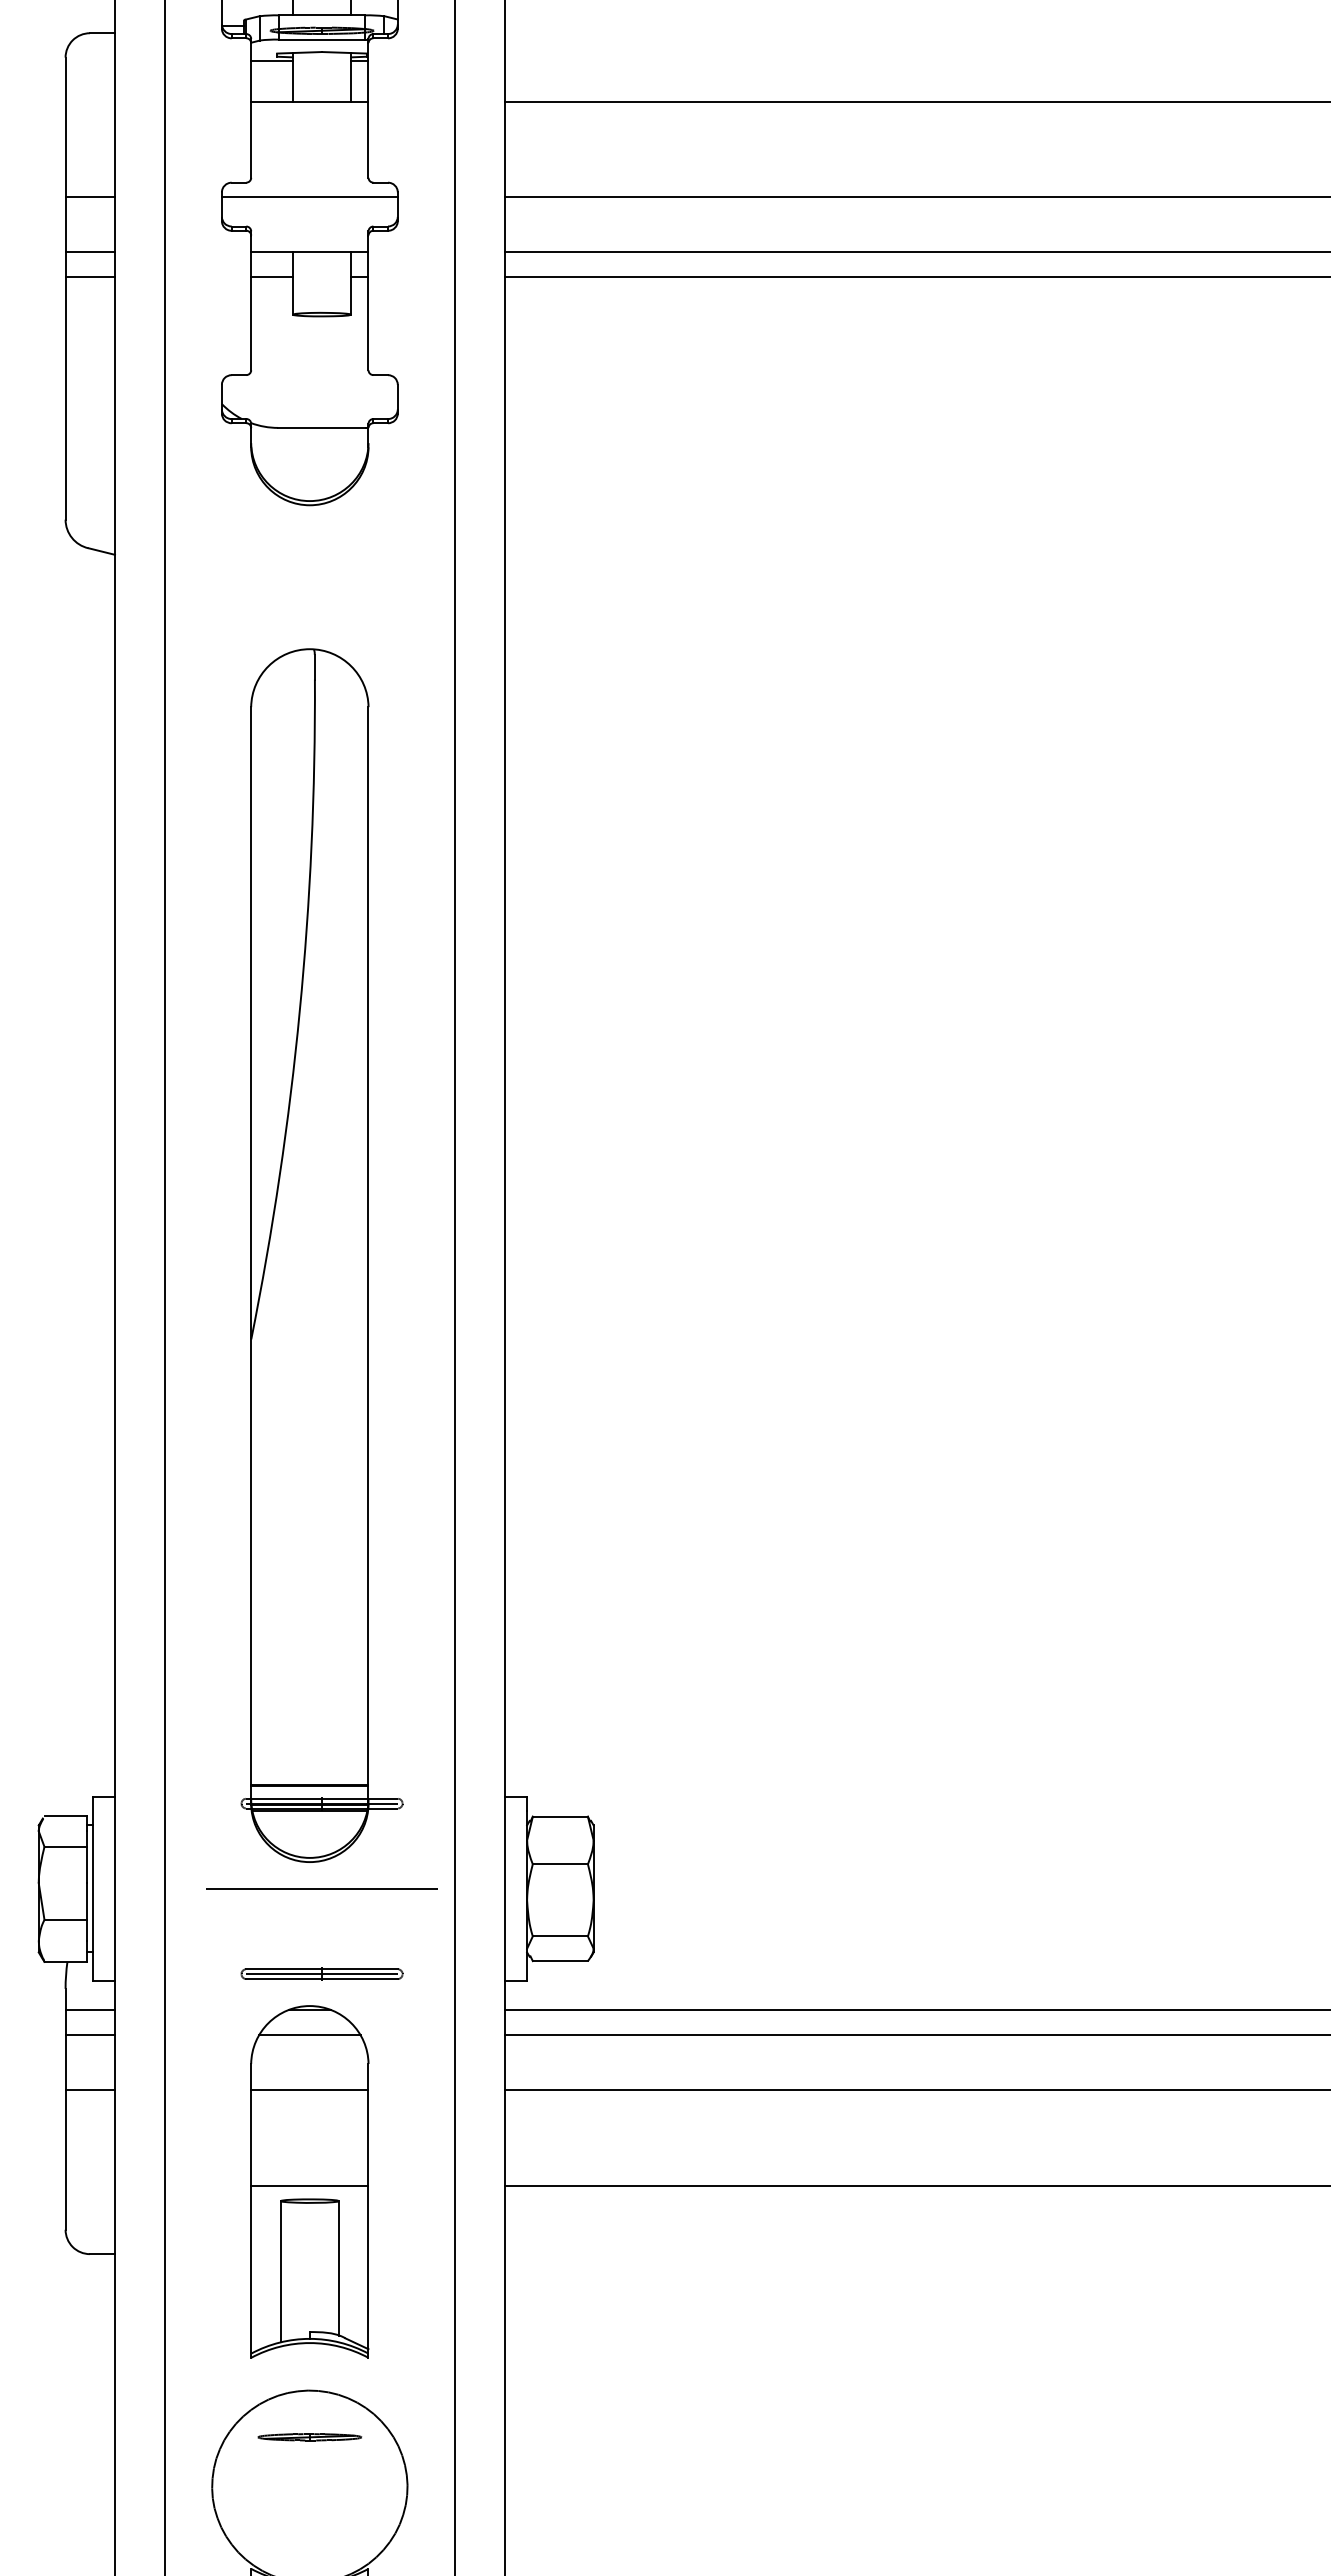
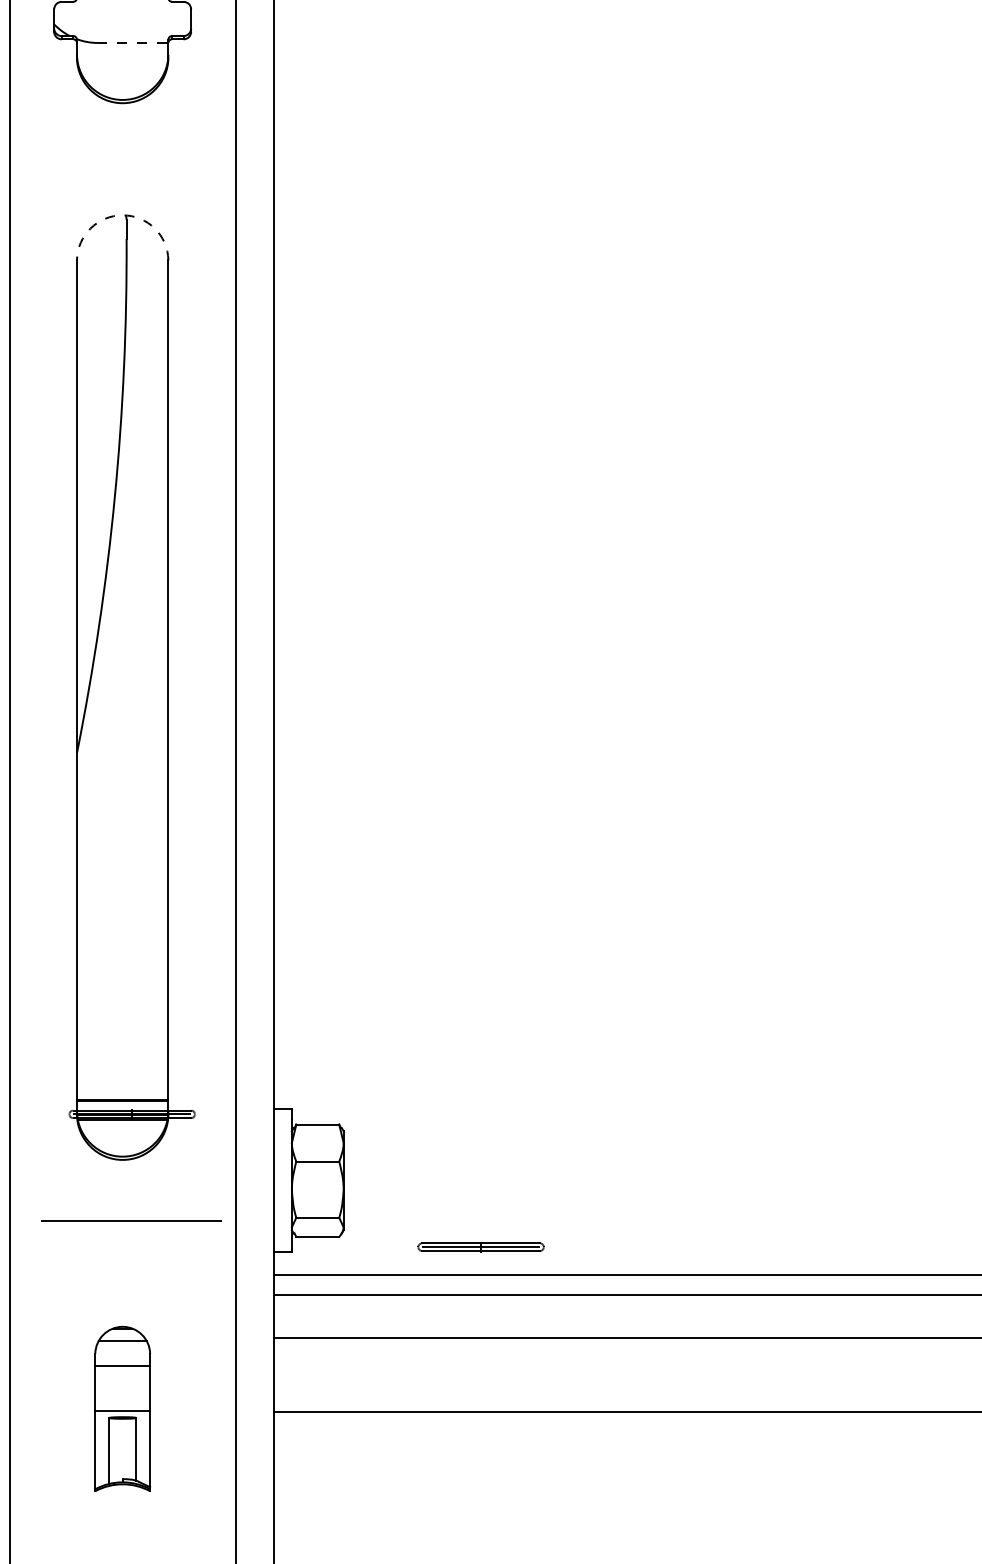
line: (322, 428) -> (132, 43), solid -> dashed
arc: (309, 649) -> (122, 215), solid -> dashed
line: (321, 1888) -> (130, 1220), moved
part: (321, 1973) -> (480, 1246), moved
part: (309, 2181) -> (122, 1408), size x0.6

